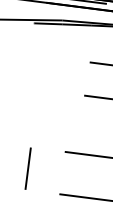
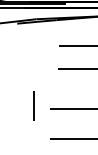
line: (27, 167) -> (33, 105), moved

